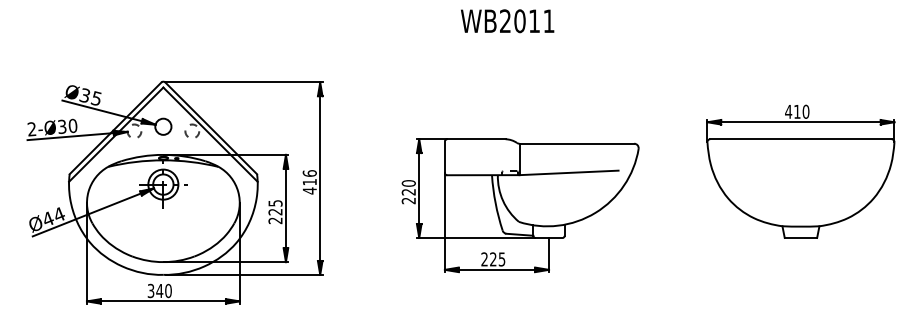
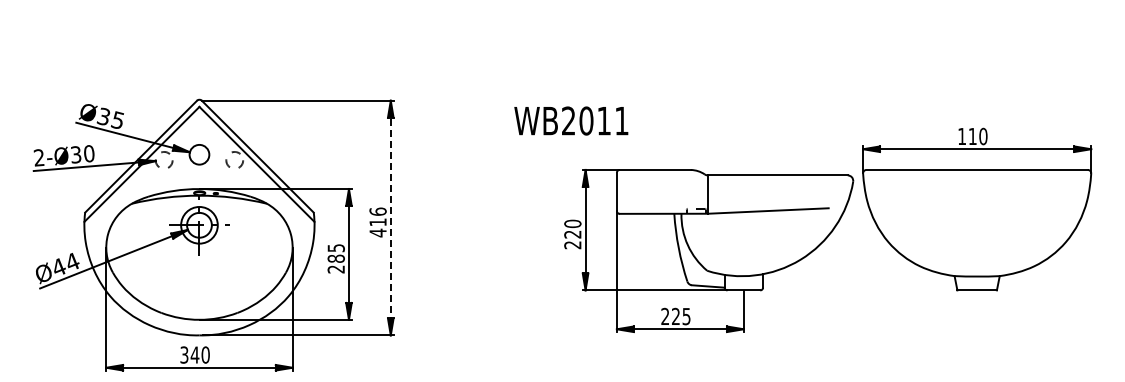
text: (507, 20) -> (571, 120), moved
text: (788, 111) -> (961, 136), 410 -> 110
line: (319, 178) -> (390, 217), solid -> dashed
part: (520, 205) -> (709, 250), moved
text: (274, 211) -> (335, 258), 225 -> 285

